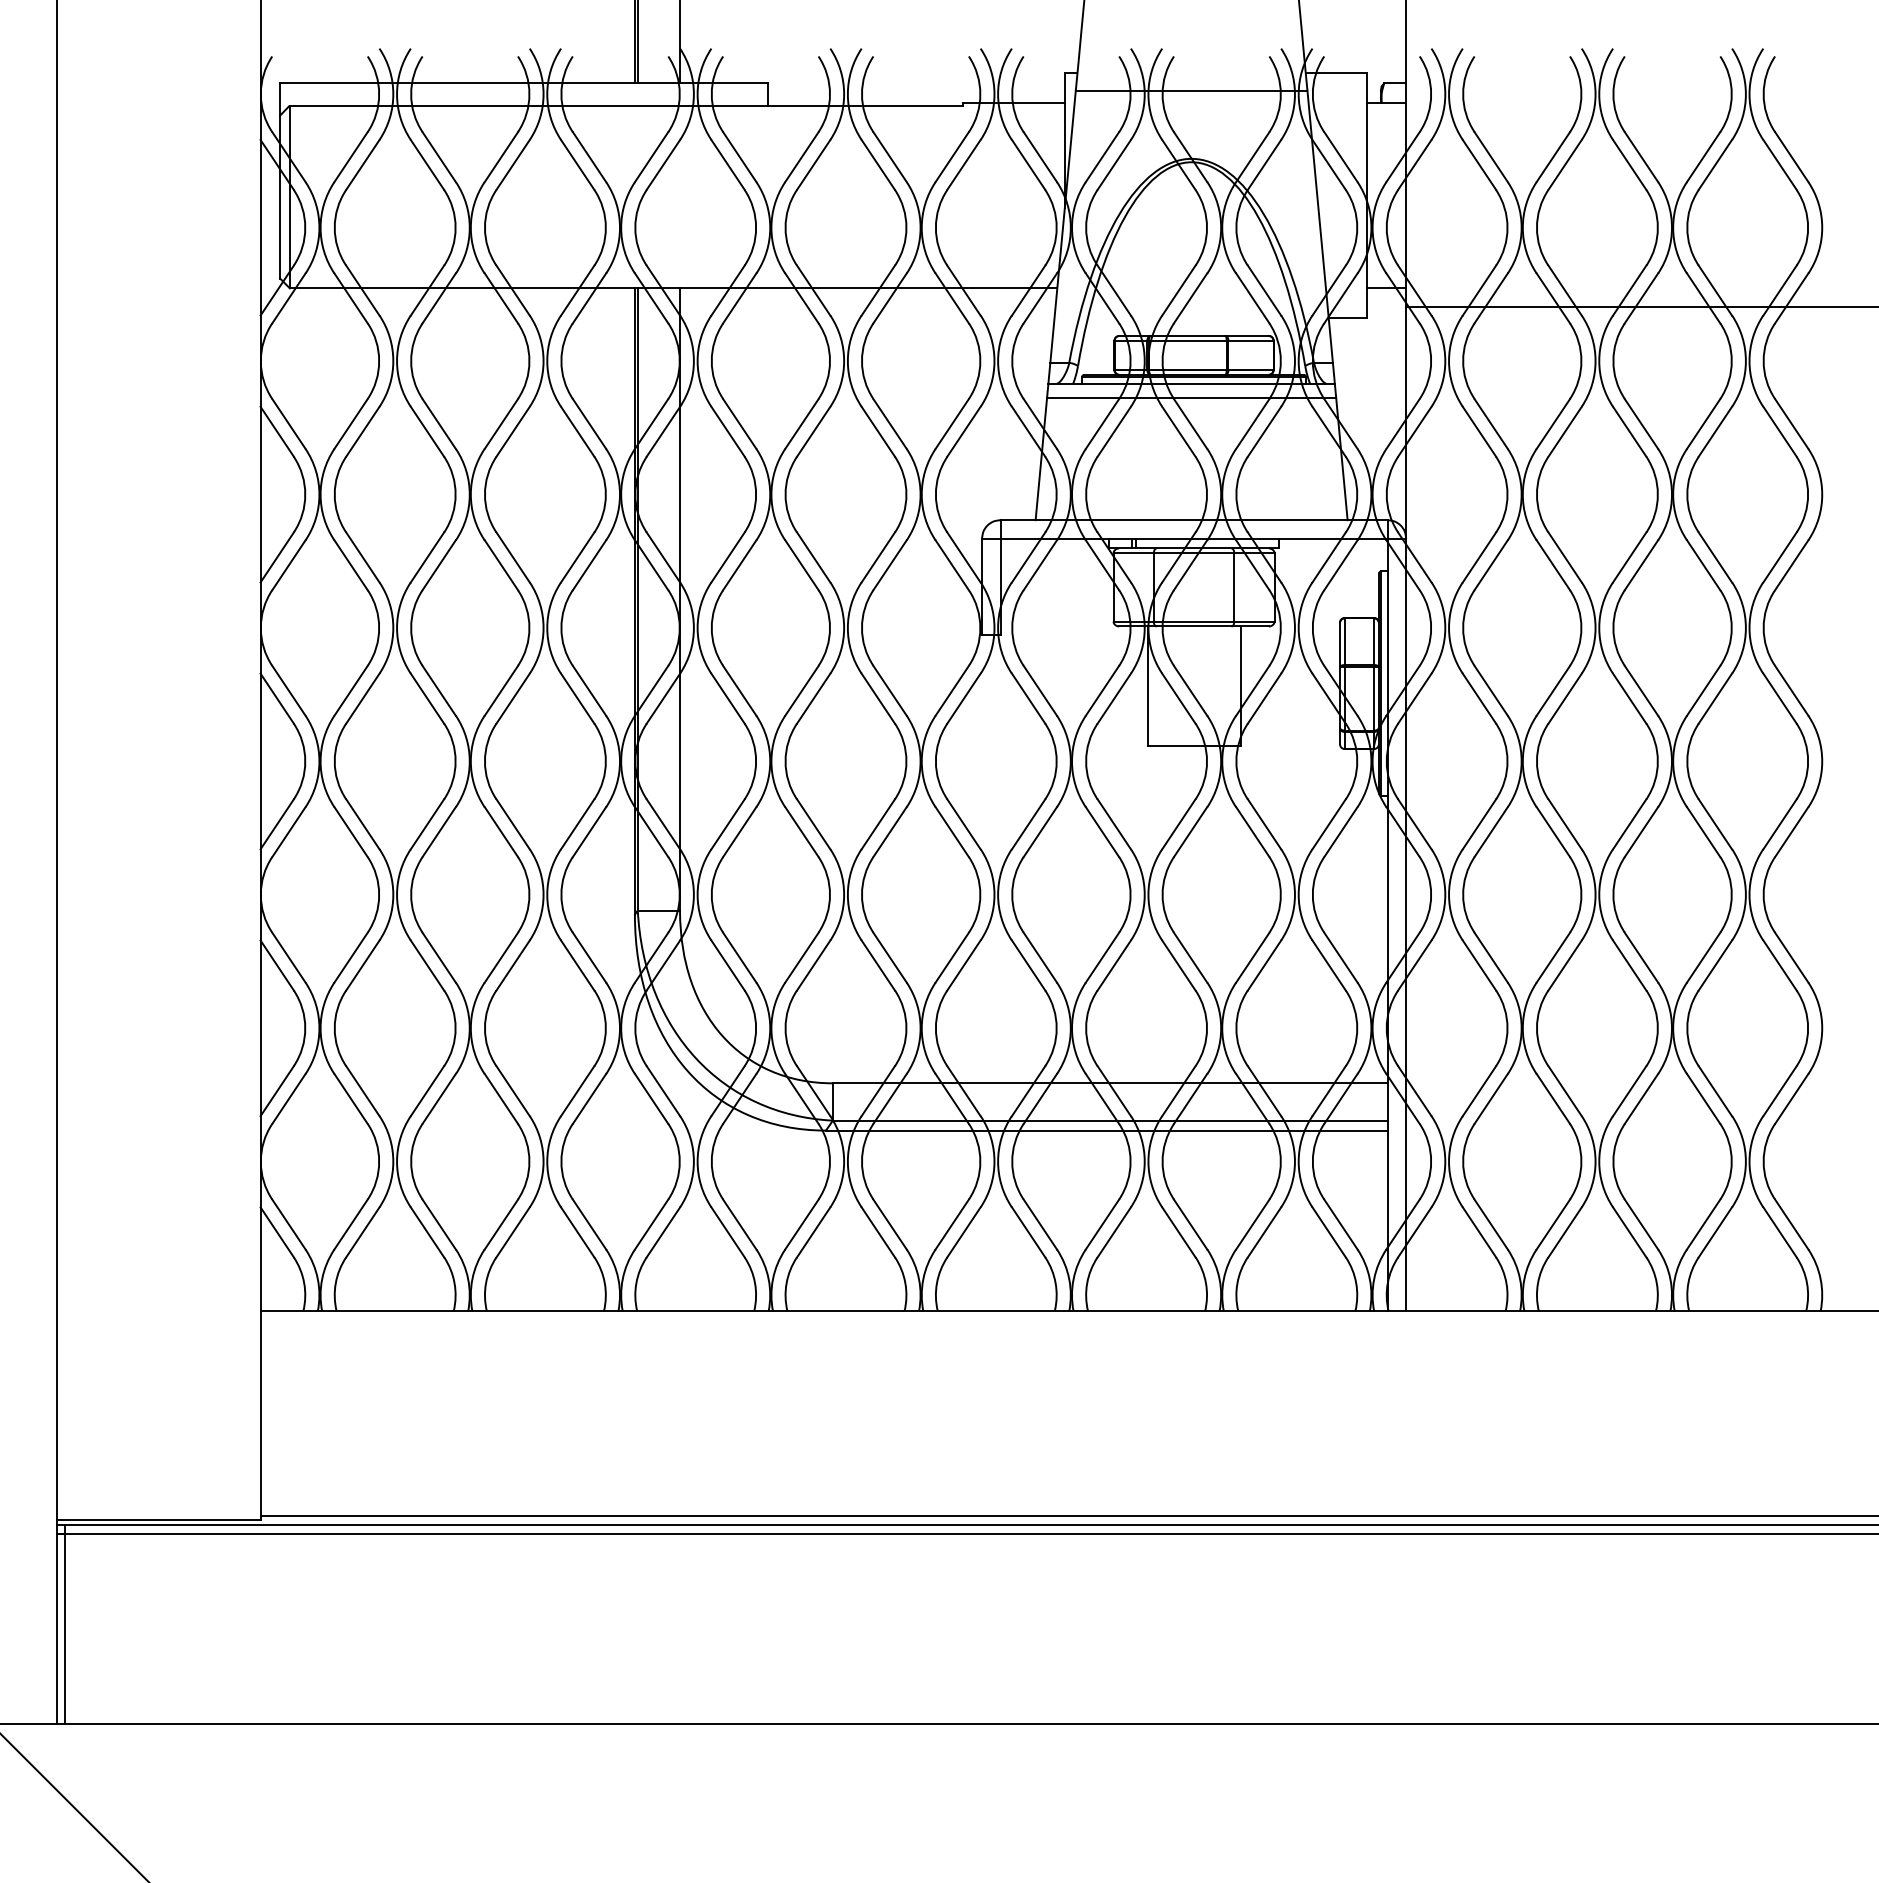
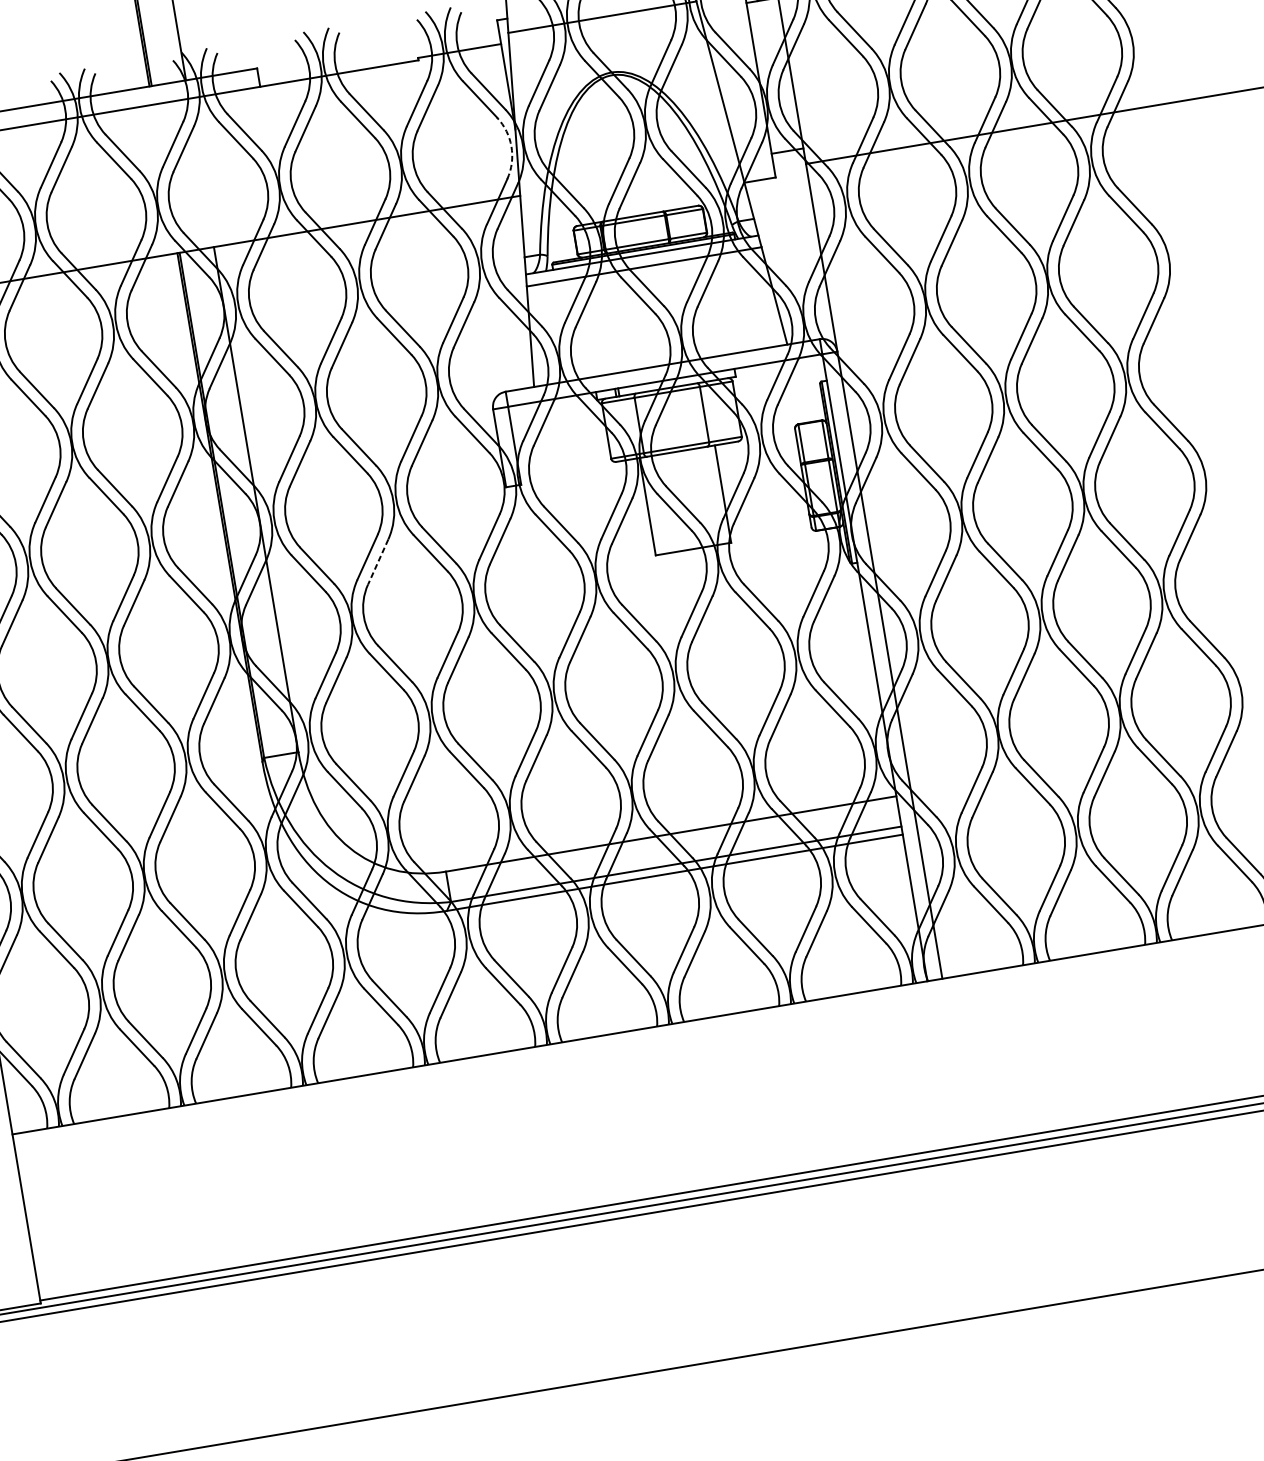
arc: (1056, 227) -> (511, 146), solid -> dashed
line: (813, 698) -> (378, 561), solid -> dashed

